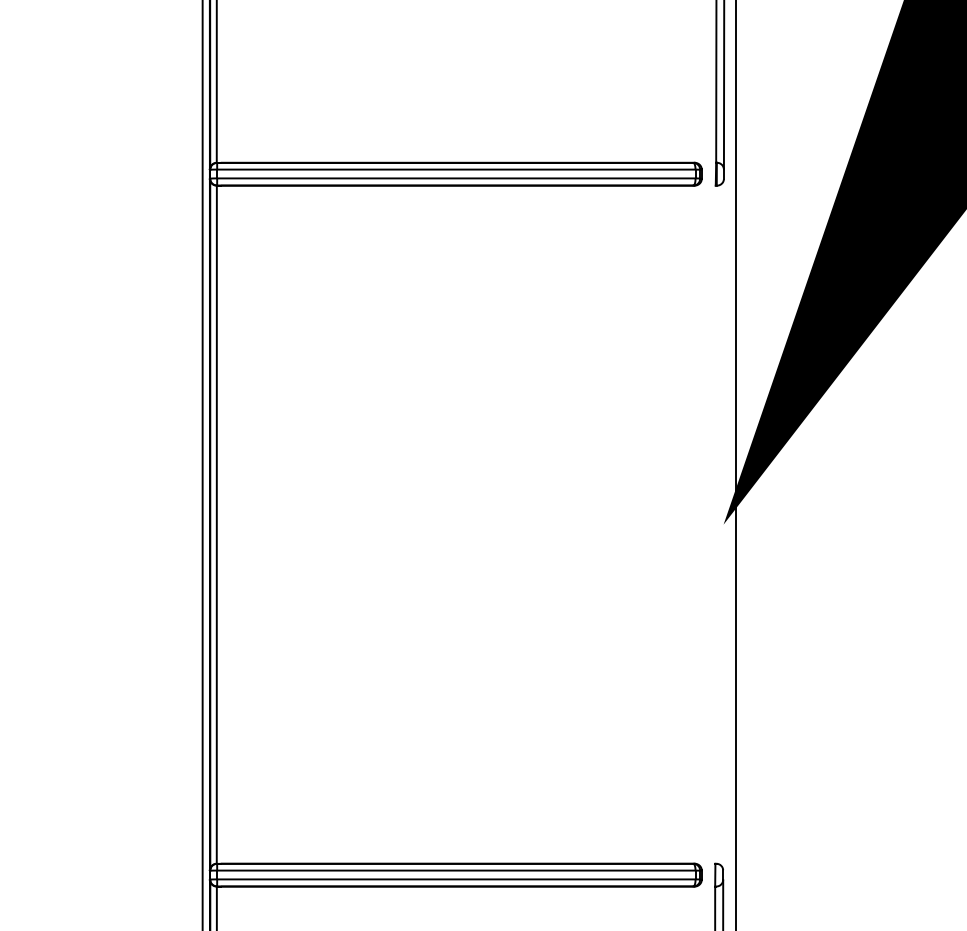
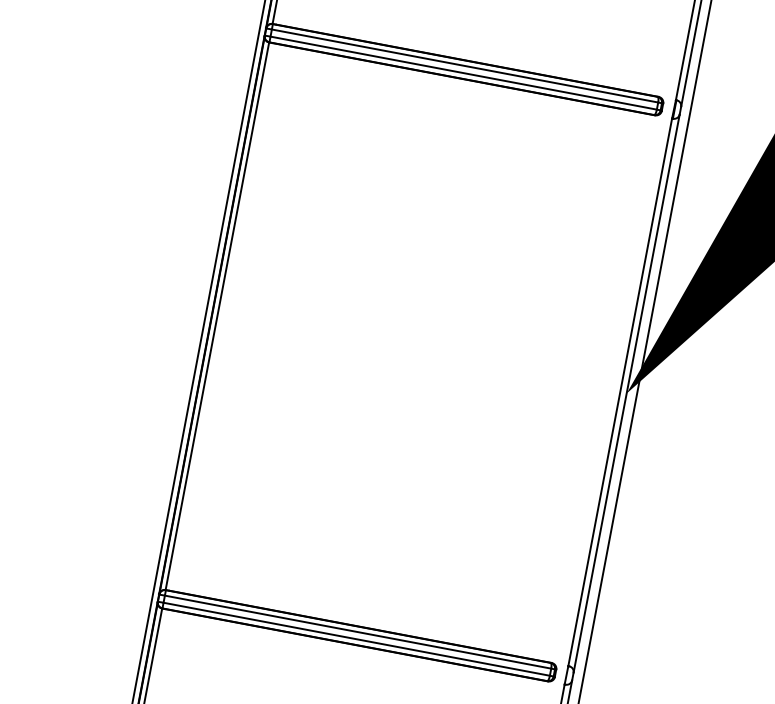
line: (715, 524) -> (620, 392), added
line: (723, 524) -> (626, 393), added

